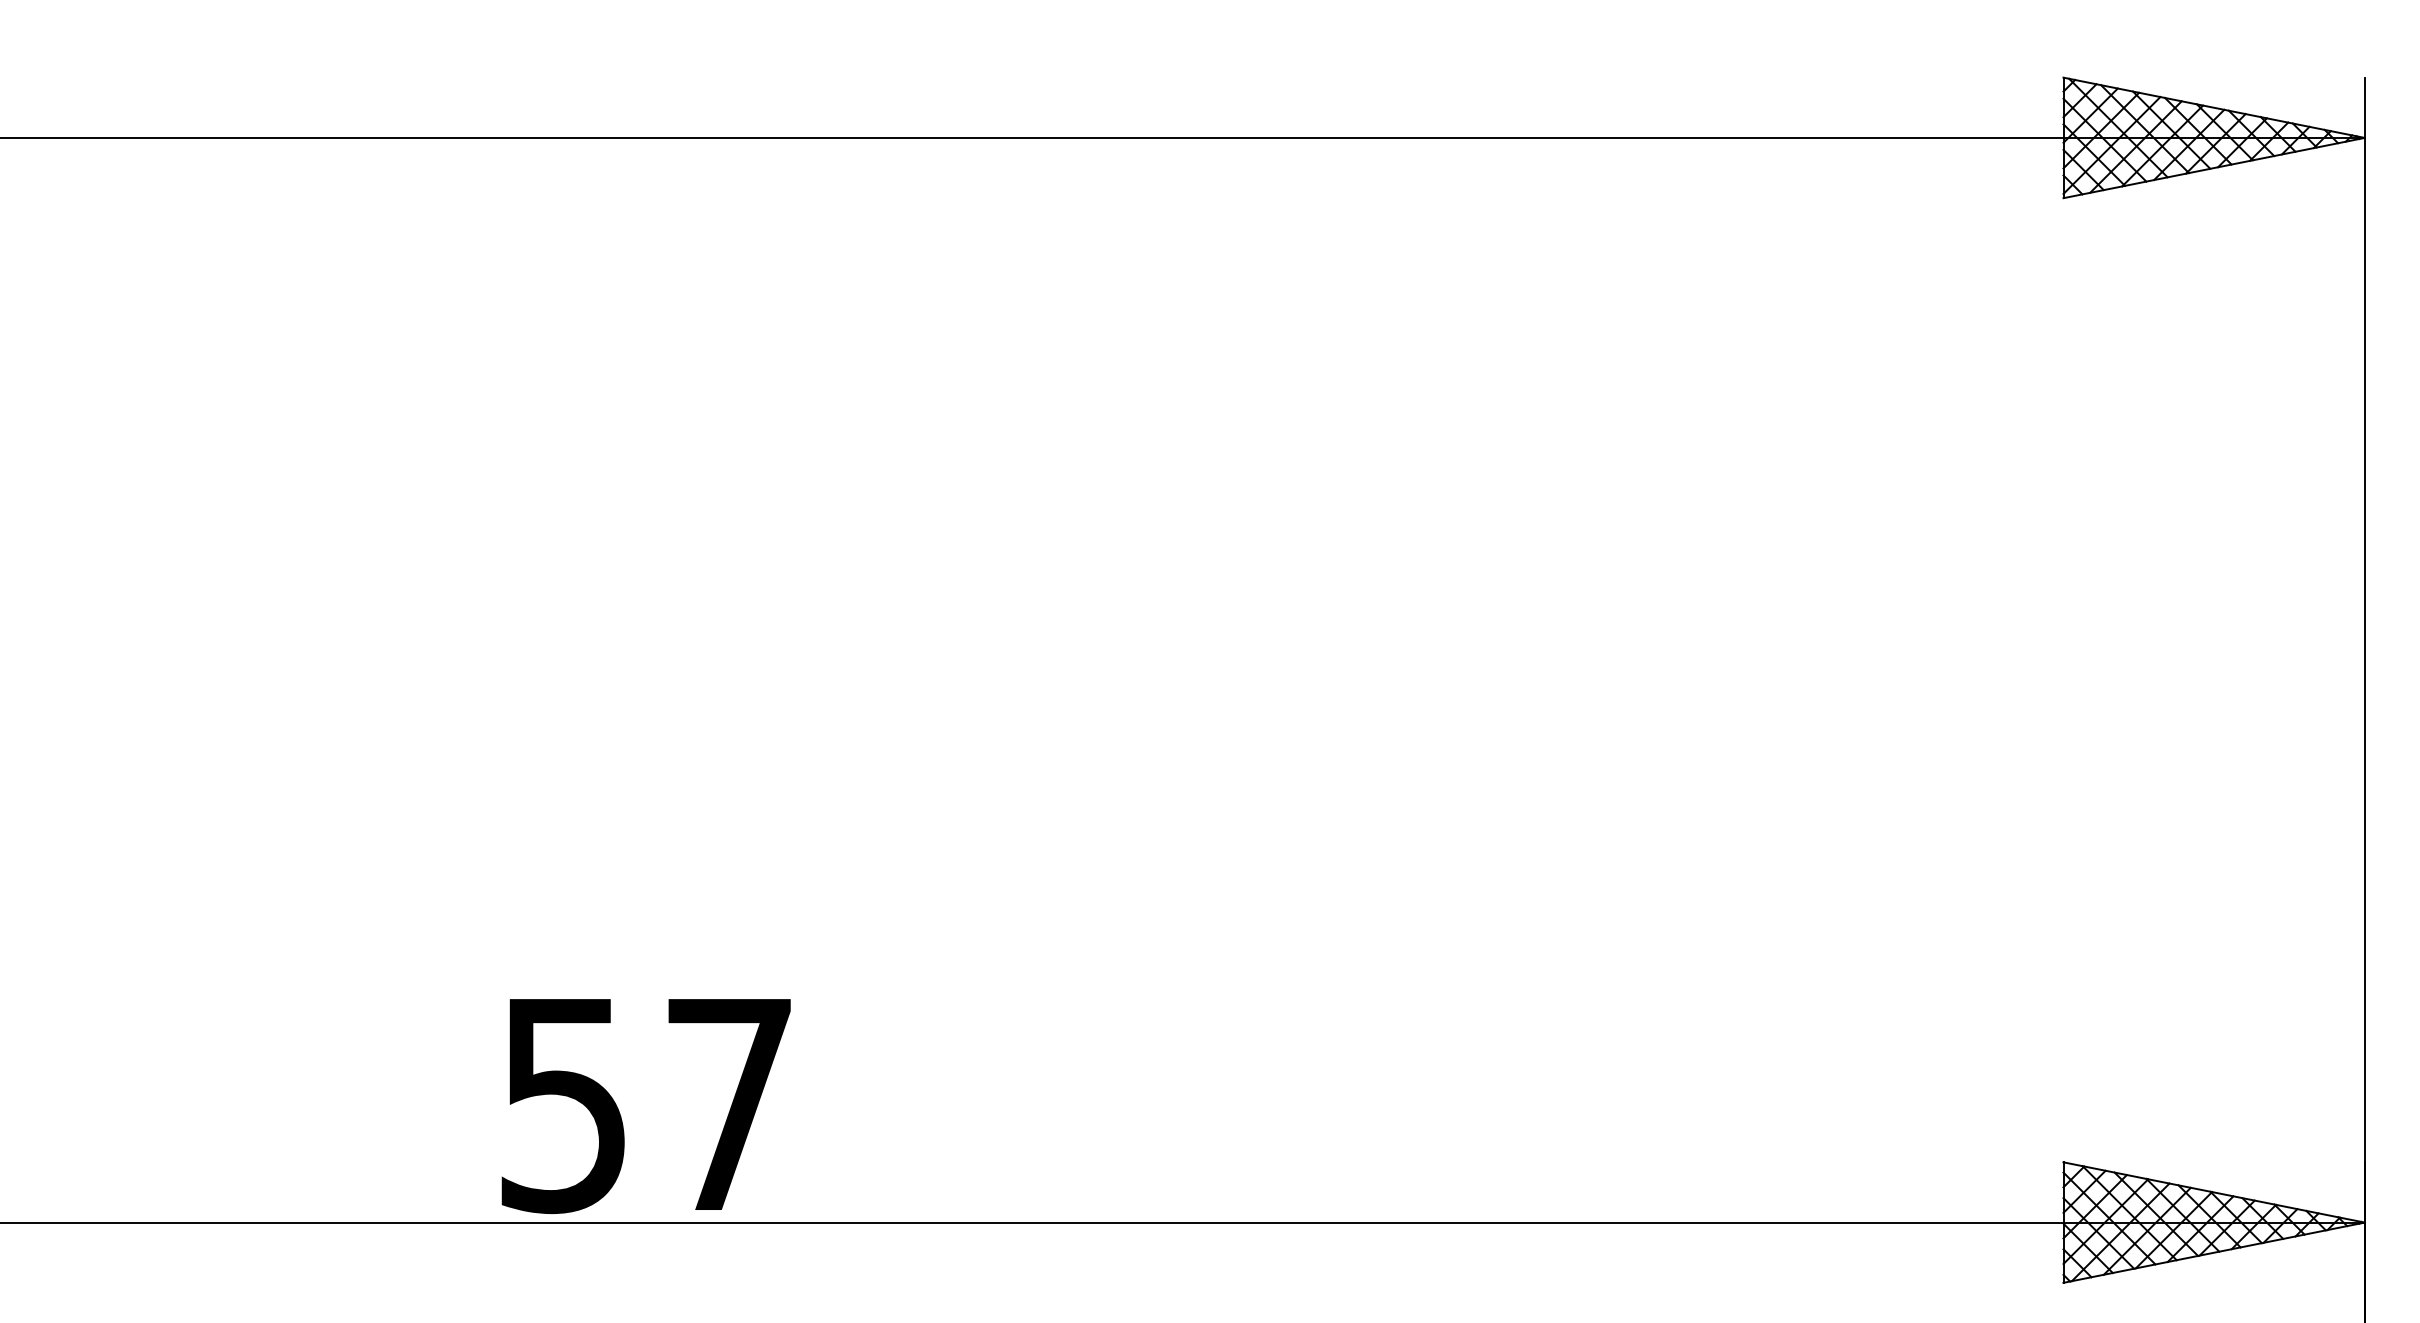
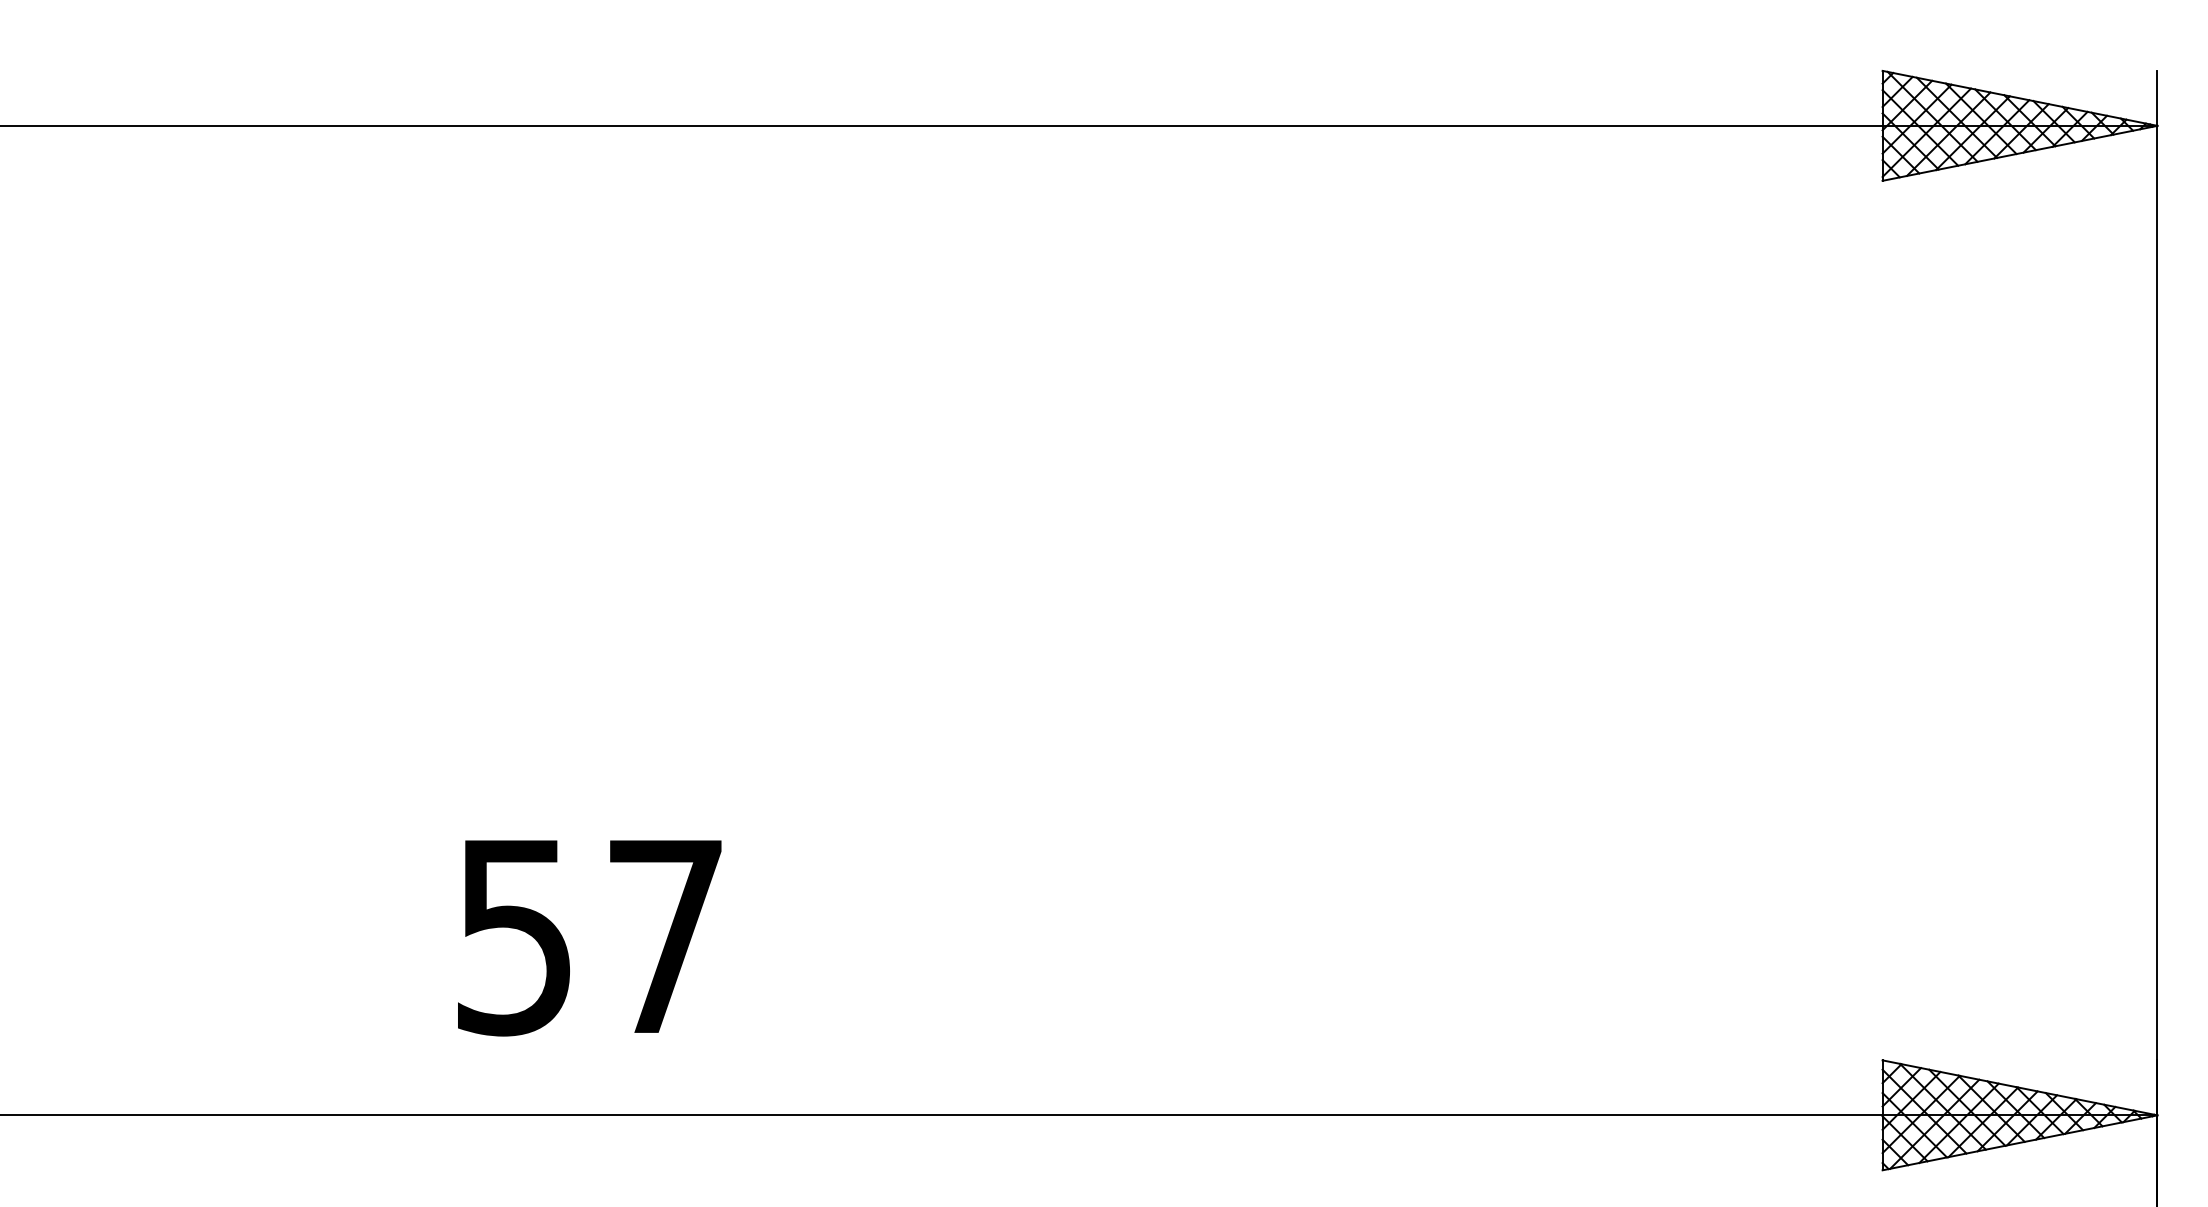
text: (646, 1106) -> (589, 938), moved

